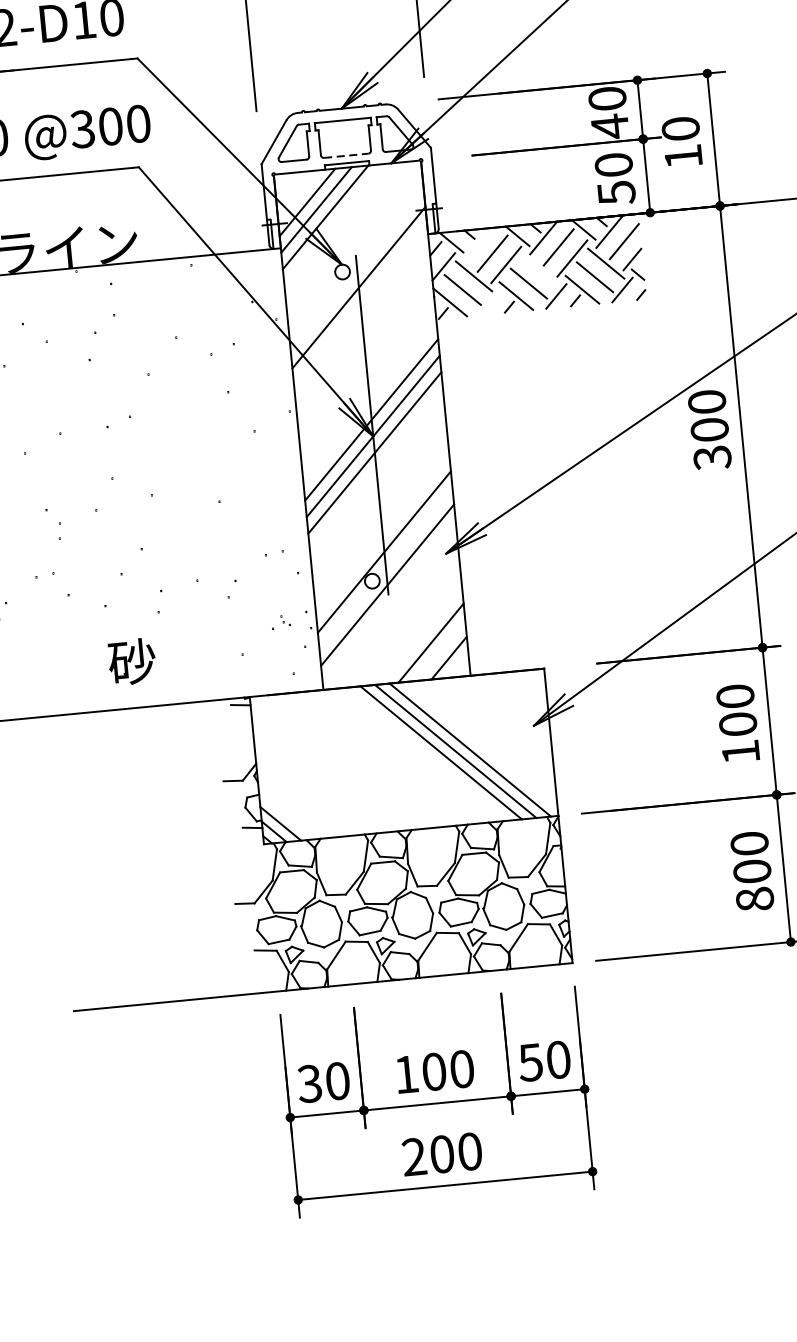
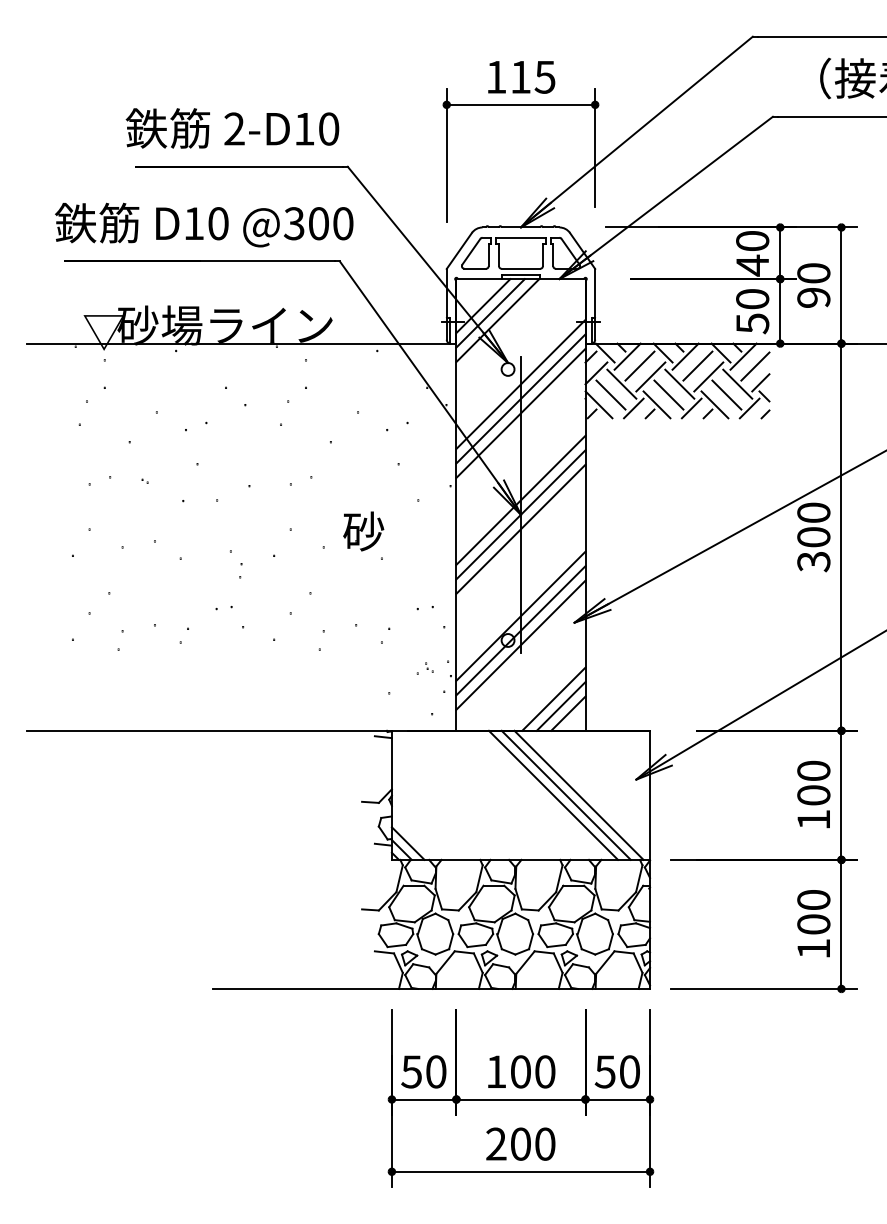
line: (346, 155) -> (521, 268), dashed -> solid
text: (683, 156) -> (813, 297), 10 -> 90
line: (477, 244) -> (627, 356), added
line: (539, 269) -> (679, 383), added
line: (489, 302) -> (633, 408), added
line: (359, 303) -> (520, 398), added
line: (361, 319) -> (520, 412), added
line: (385, 568) -> (520, 630), added
line: (439, 650) -> (560, 706), added
part: (131, 661) -> (363, 531), moved
text: (754, 899) -> (813, 948), 800 -> 100
text: (309, 1083) -> (411, 1071), 30 -> 50

